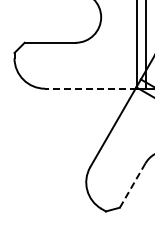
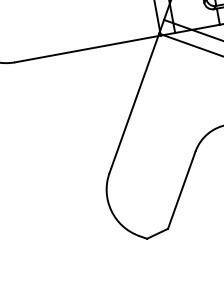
line: (90, 88) -> (86, 48), dashed -> solid
line: (132, 185) -> (181, 190), dashed -> solid

